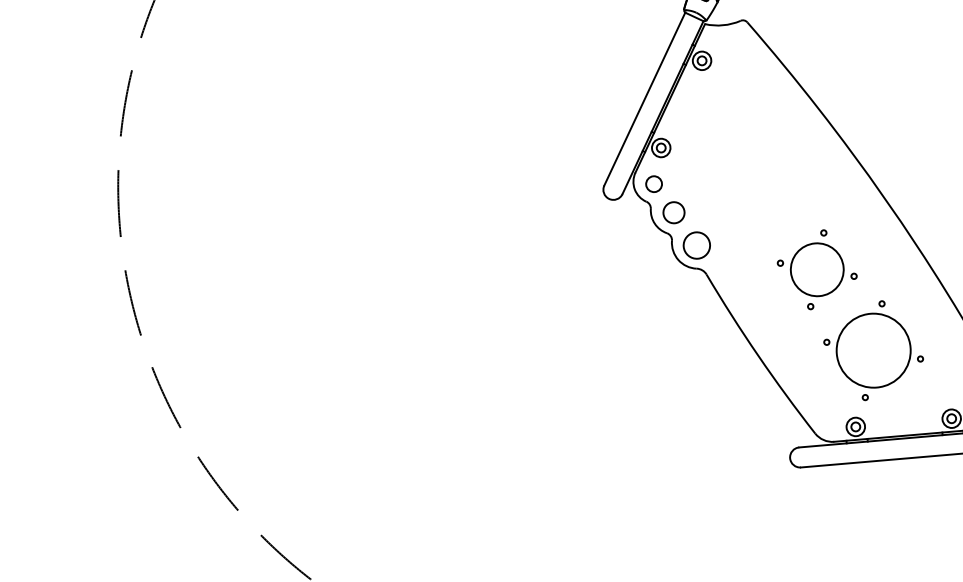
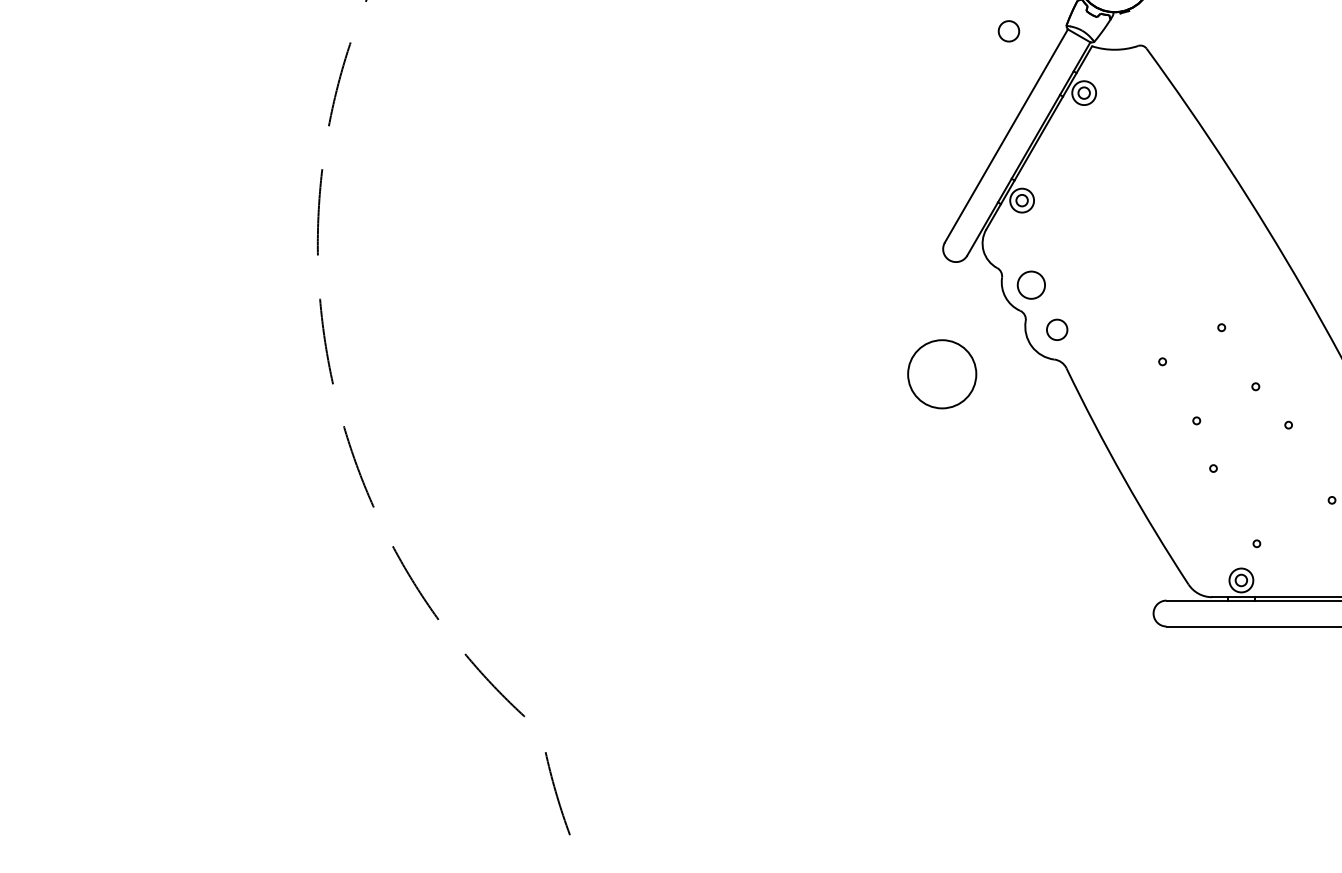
circle: (653, 184) -> (1008, 31), moved
circle: (697, 245) -> (1057, 329), size x0.6
circle: (817, 269) -> (942, 374), moved
circle: (873, 350) -> (1272, 484), removed

